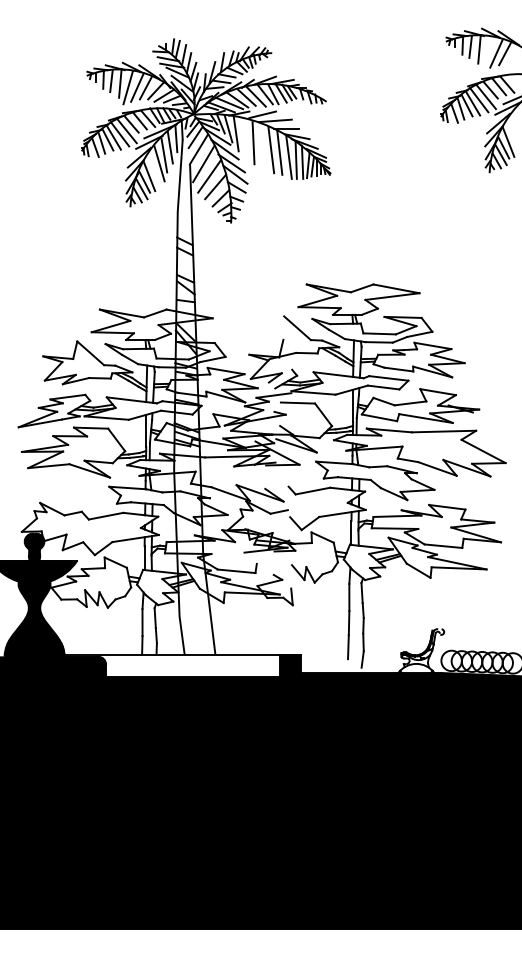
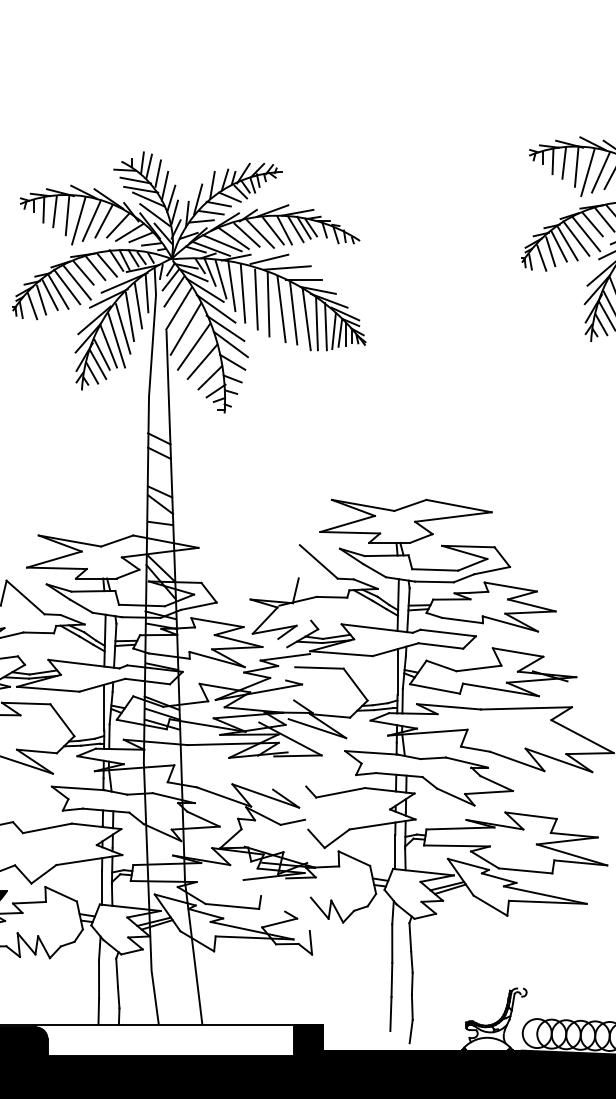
line: (487, 53) -> (588, 172), added
line: (243, 138) -> (242, 292), added
line: (261, 146) -> (267, 304), added
line: (154, 171) -> (116, 339), added

